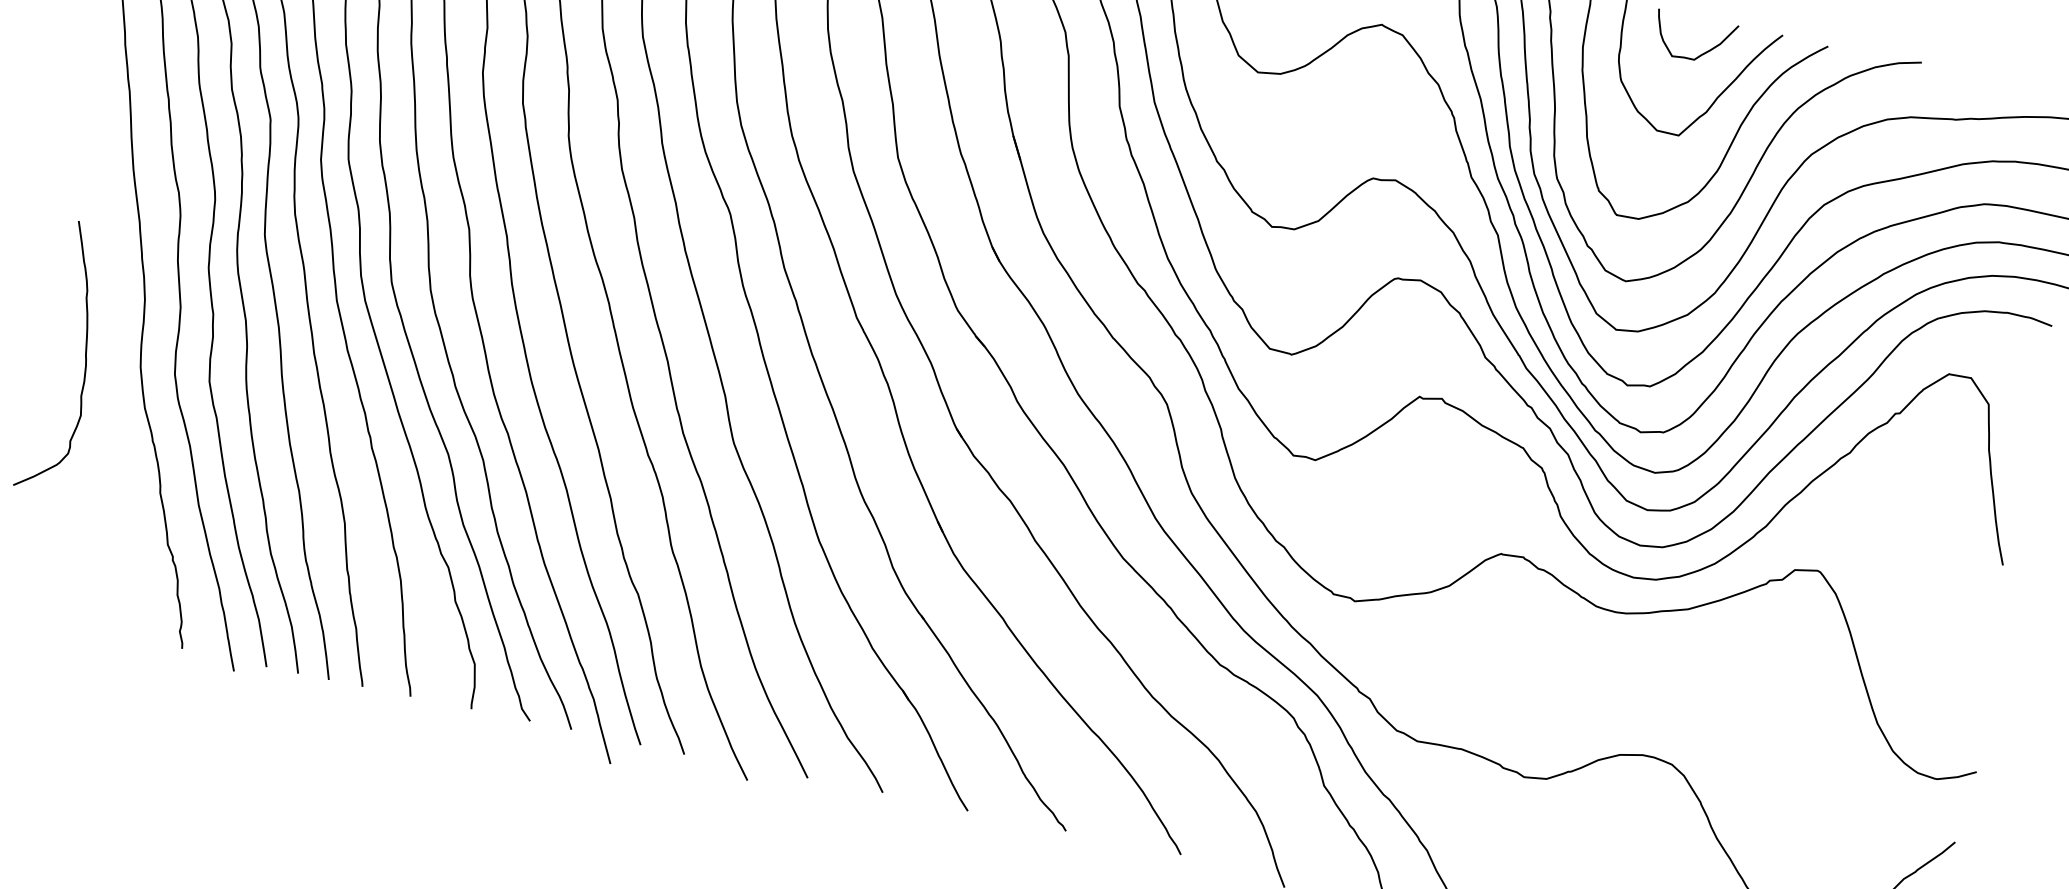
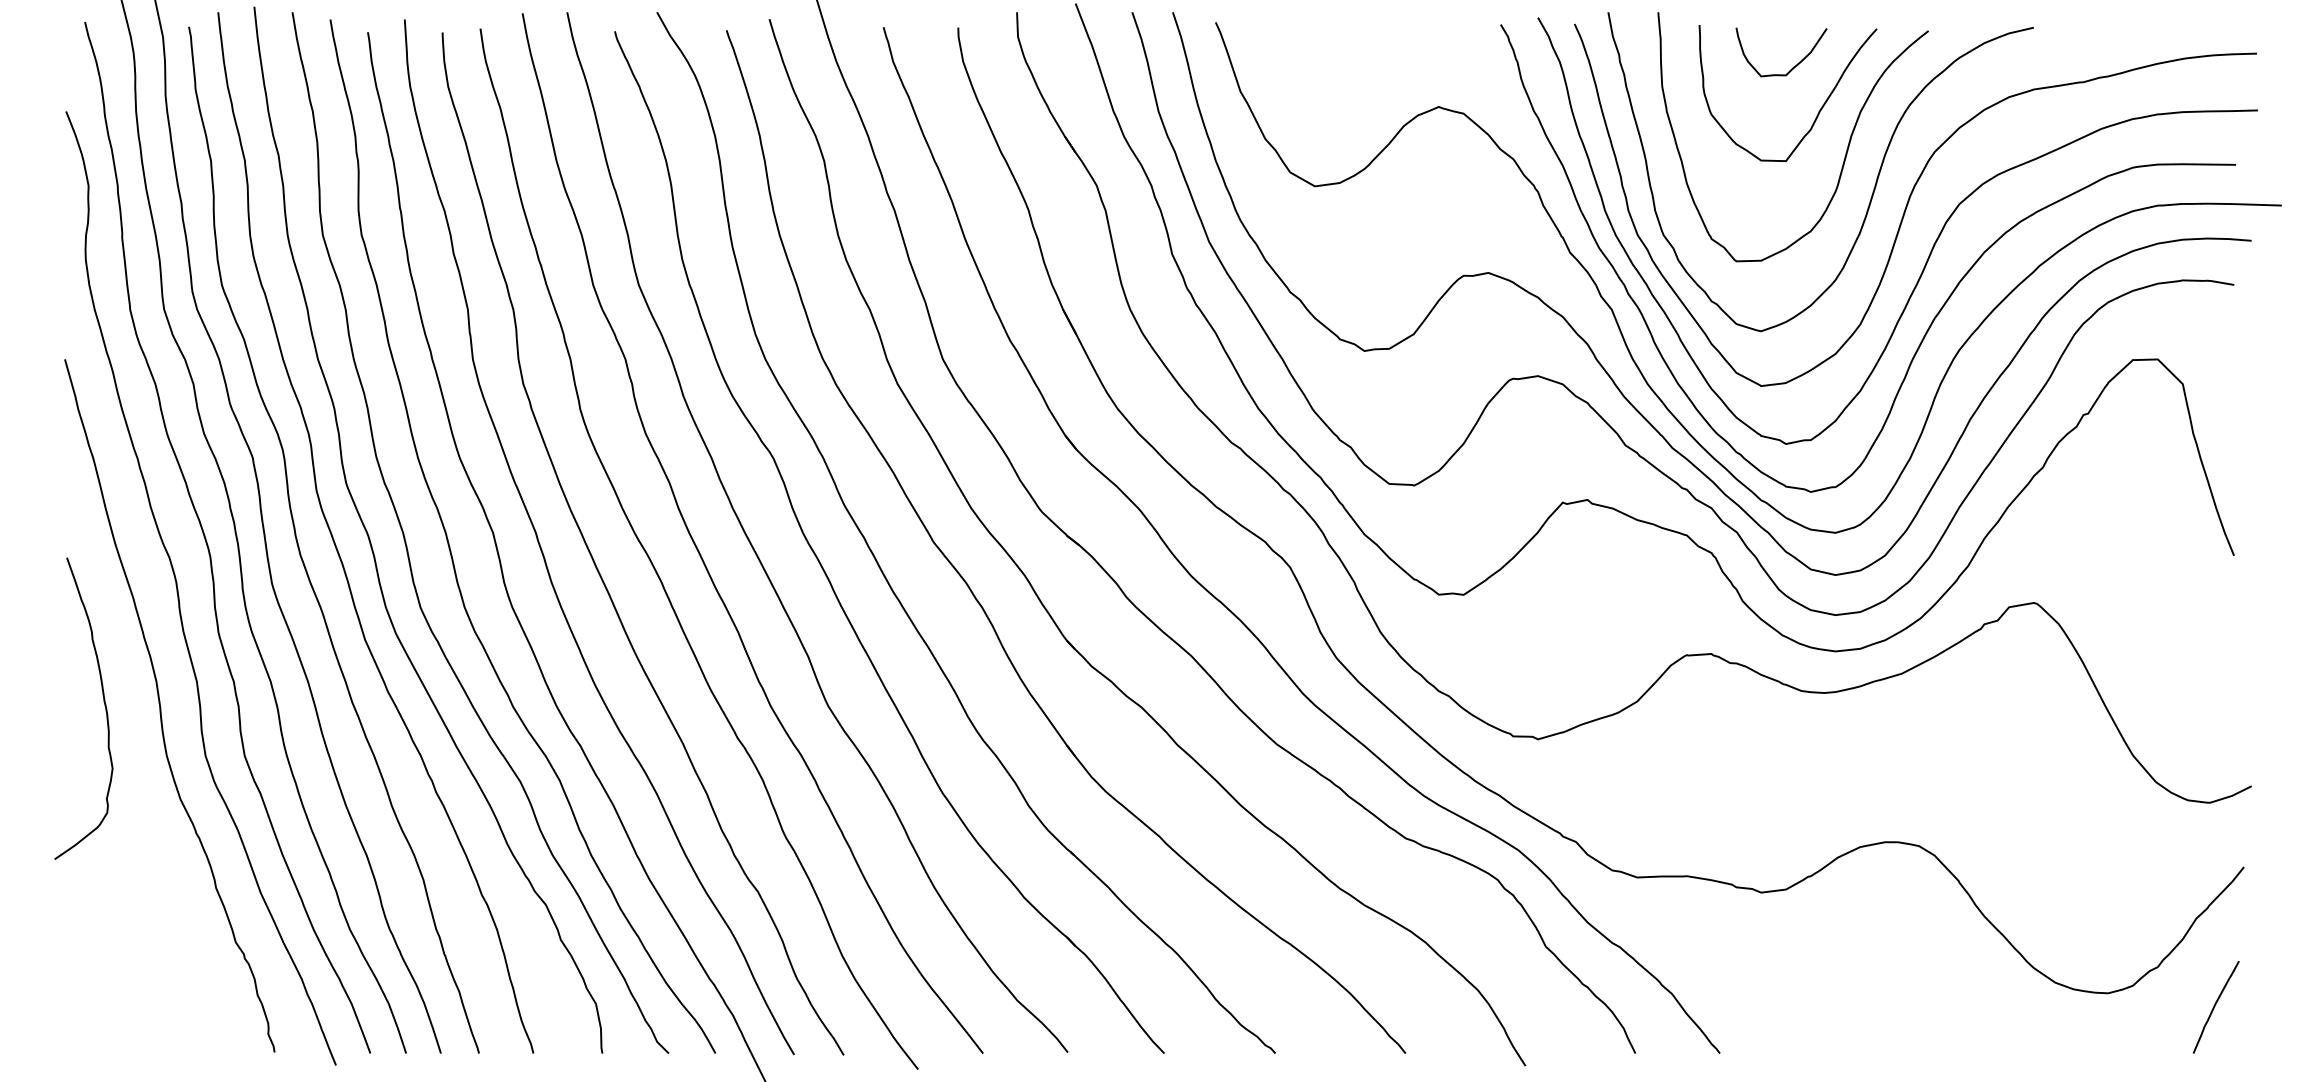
curve: (84, 355) -> (103, 702), moved

